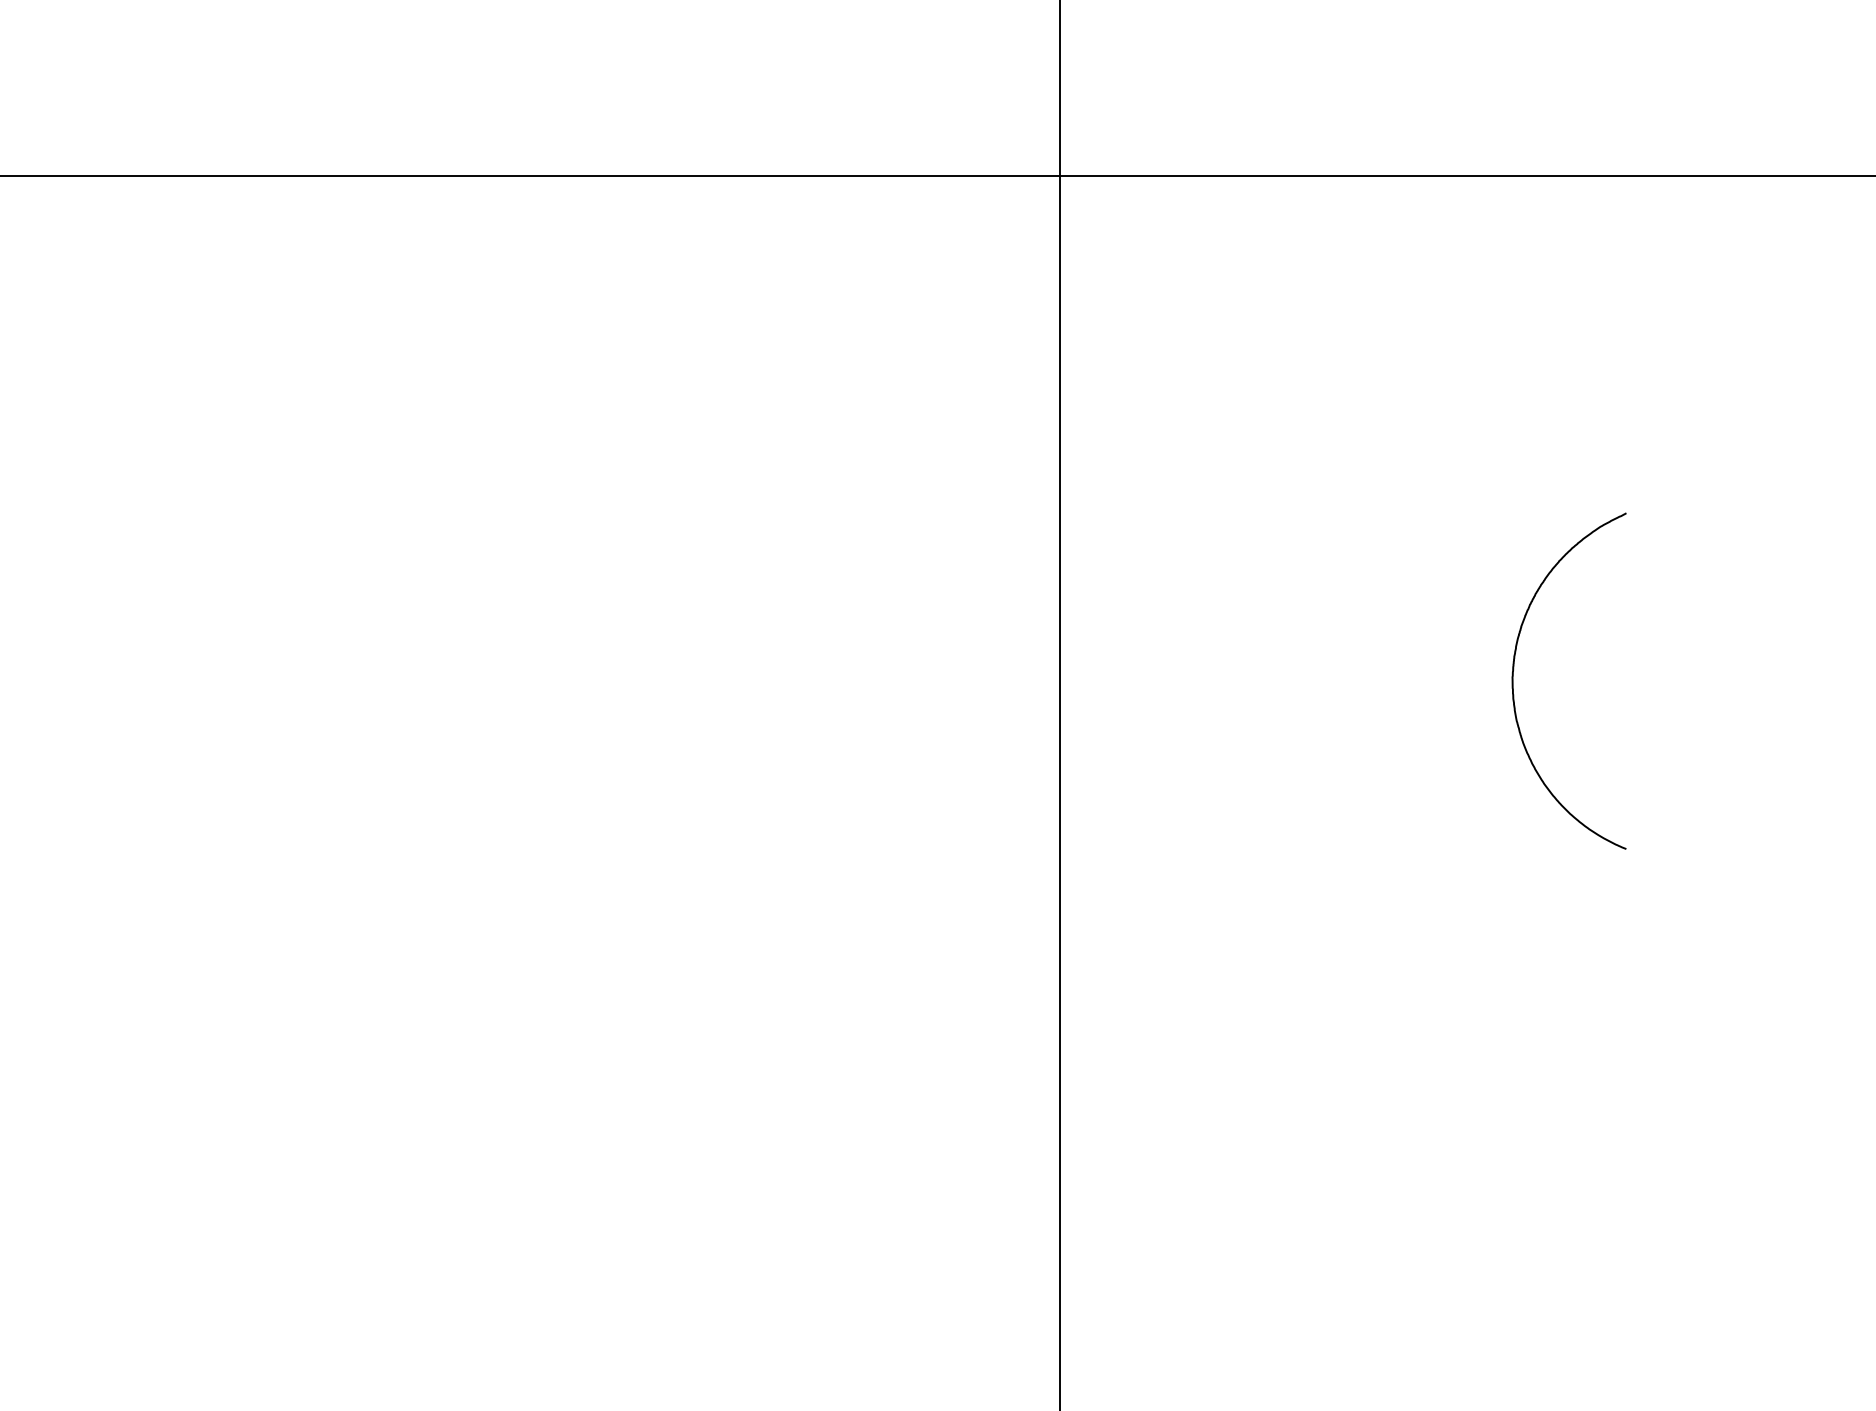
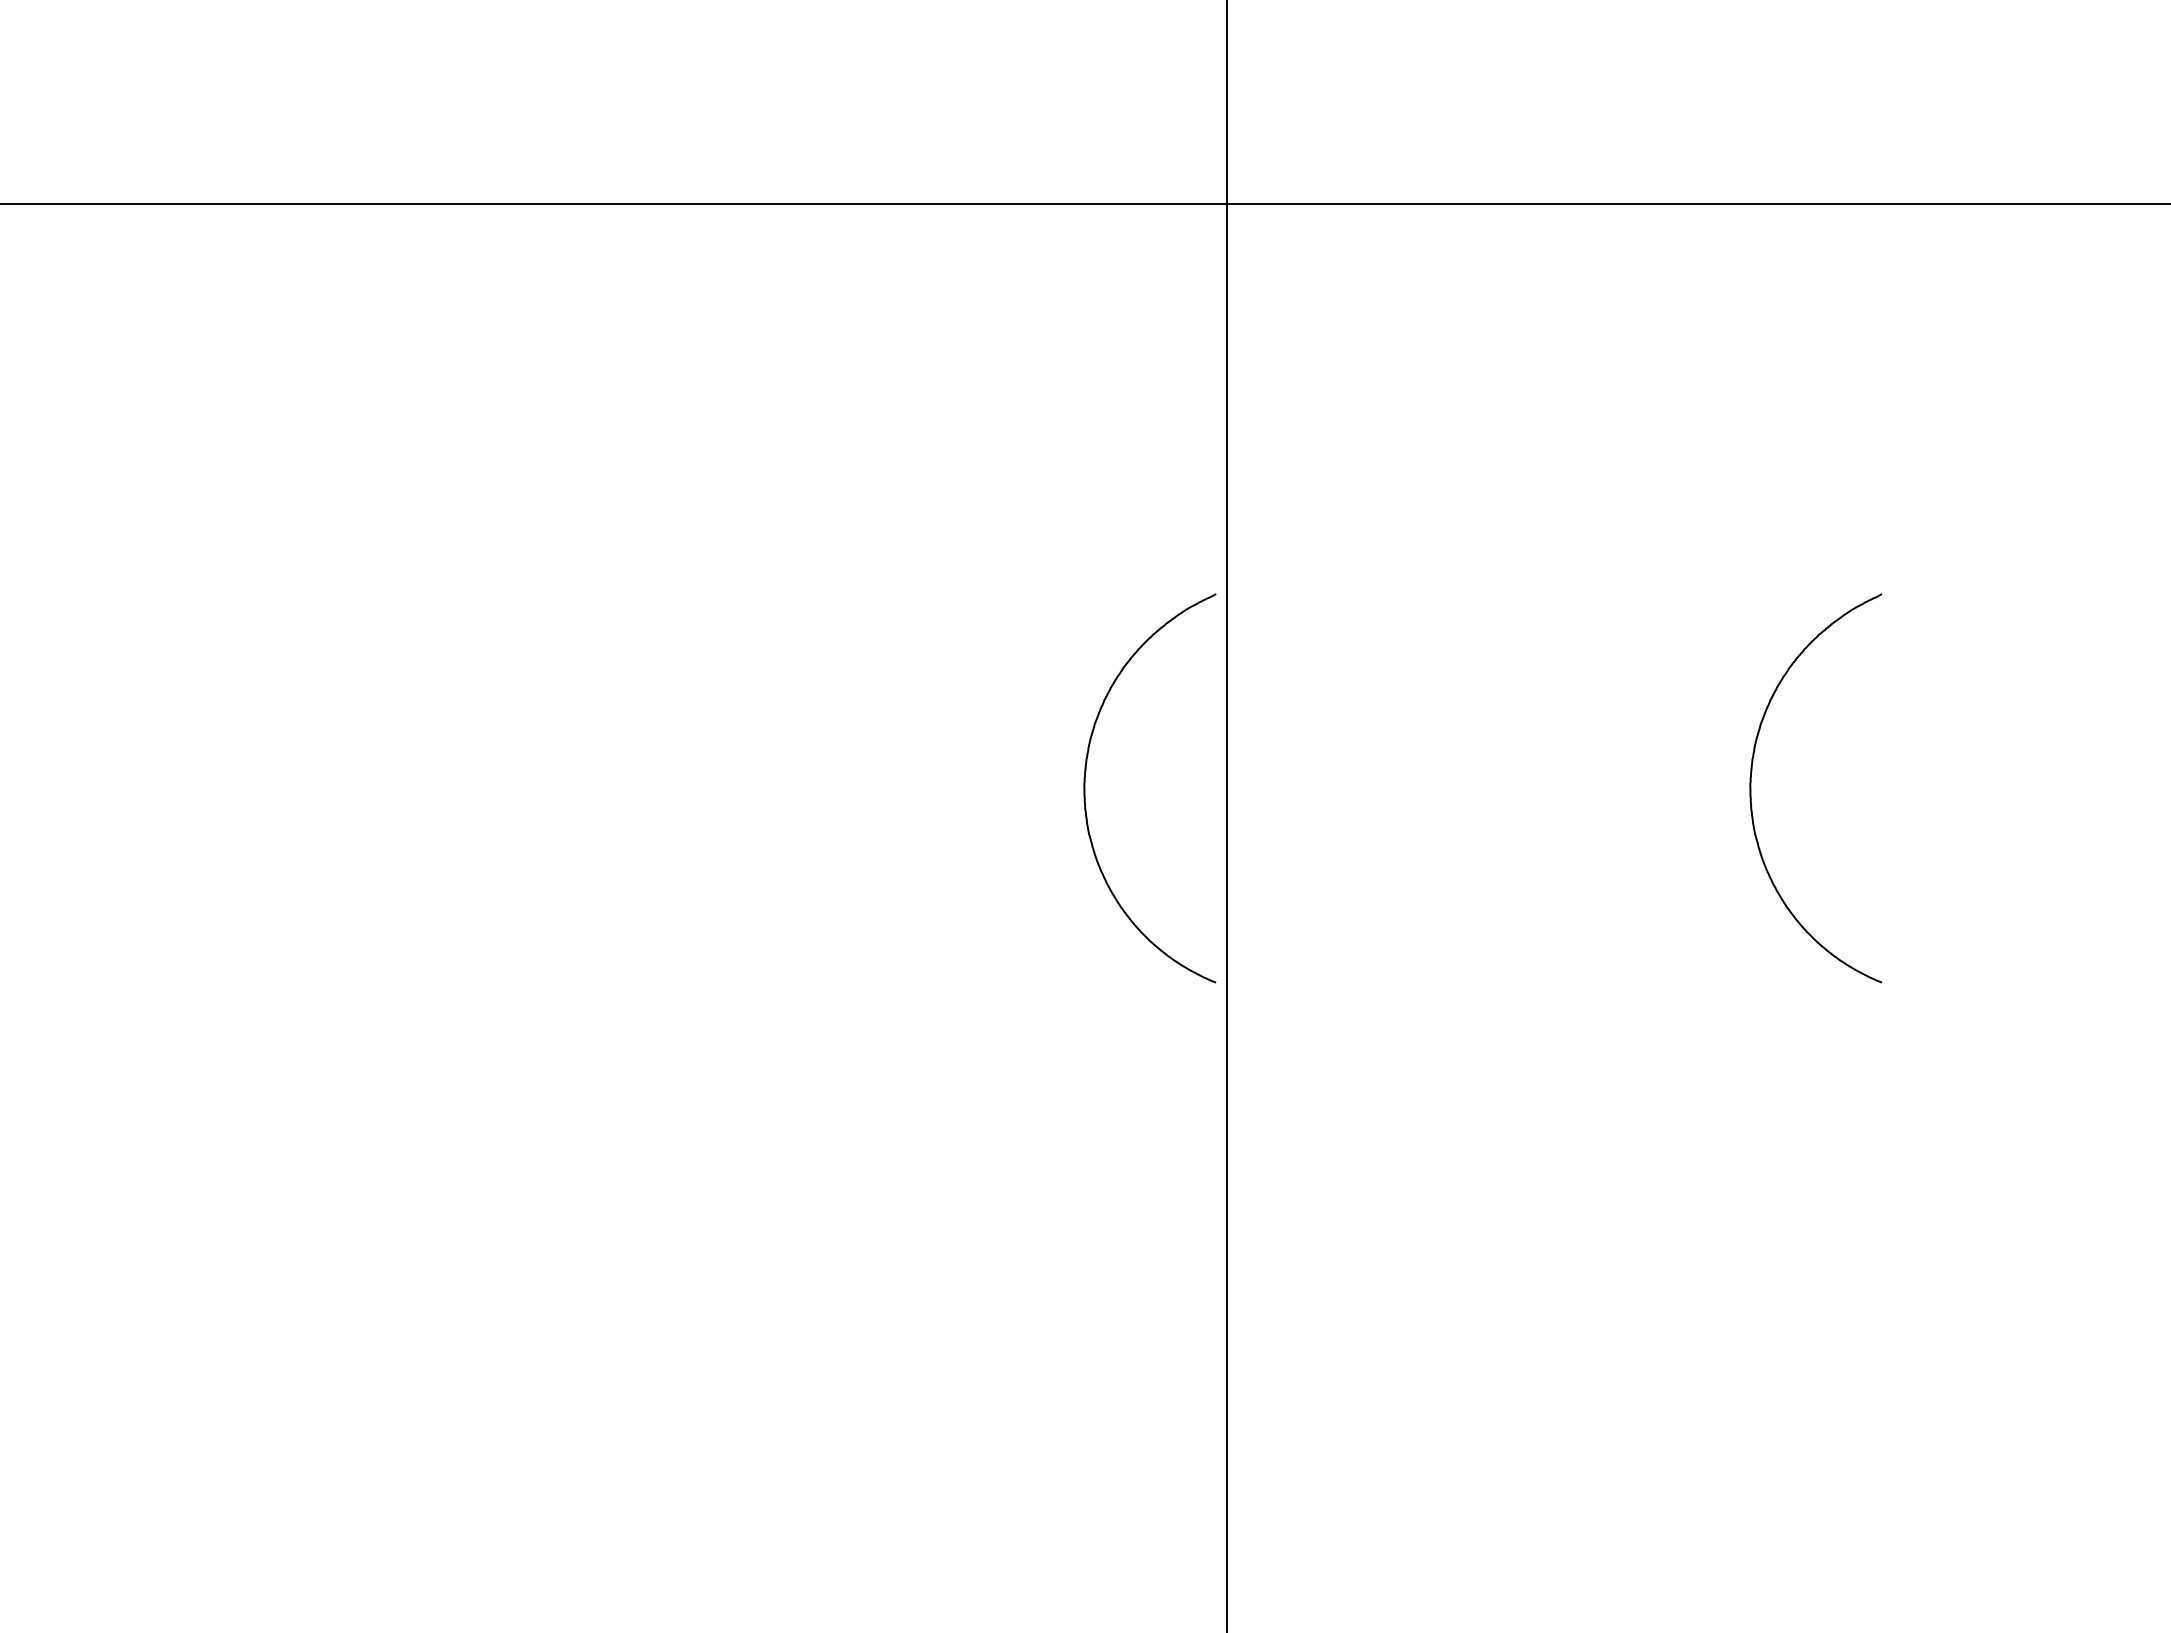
curve: (938, 681) -> (1085, 788), added

